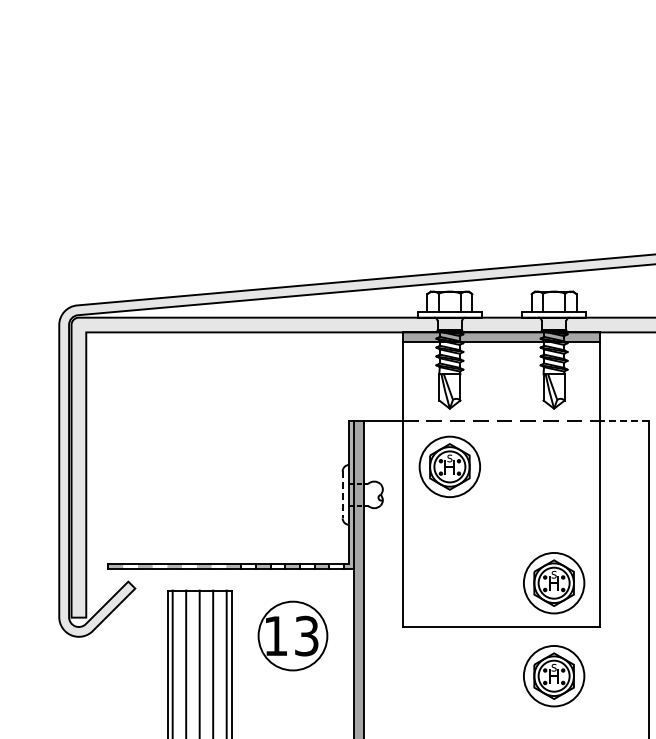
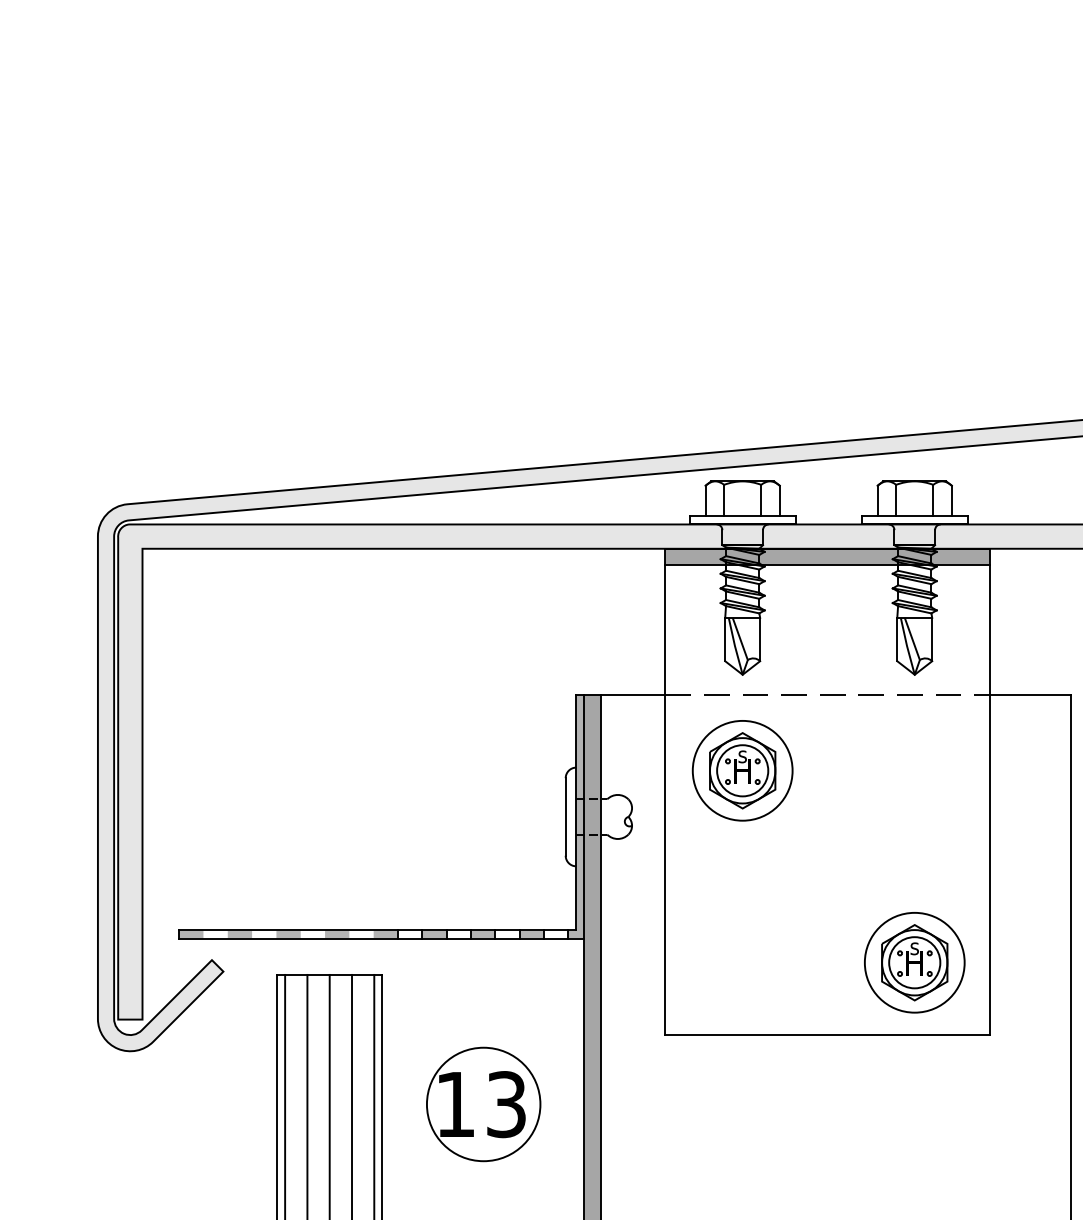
line: (624, 421) -> (1030, 695), dashed -> solid
line: (342, 495) -> (565, 817), dashed -> solid
part: (292, 635) -> (482, 1103), moved
part: (554, 676) -> (915, 1116), removed

